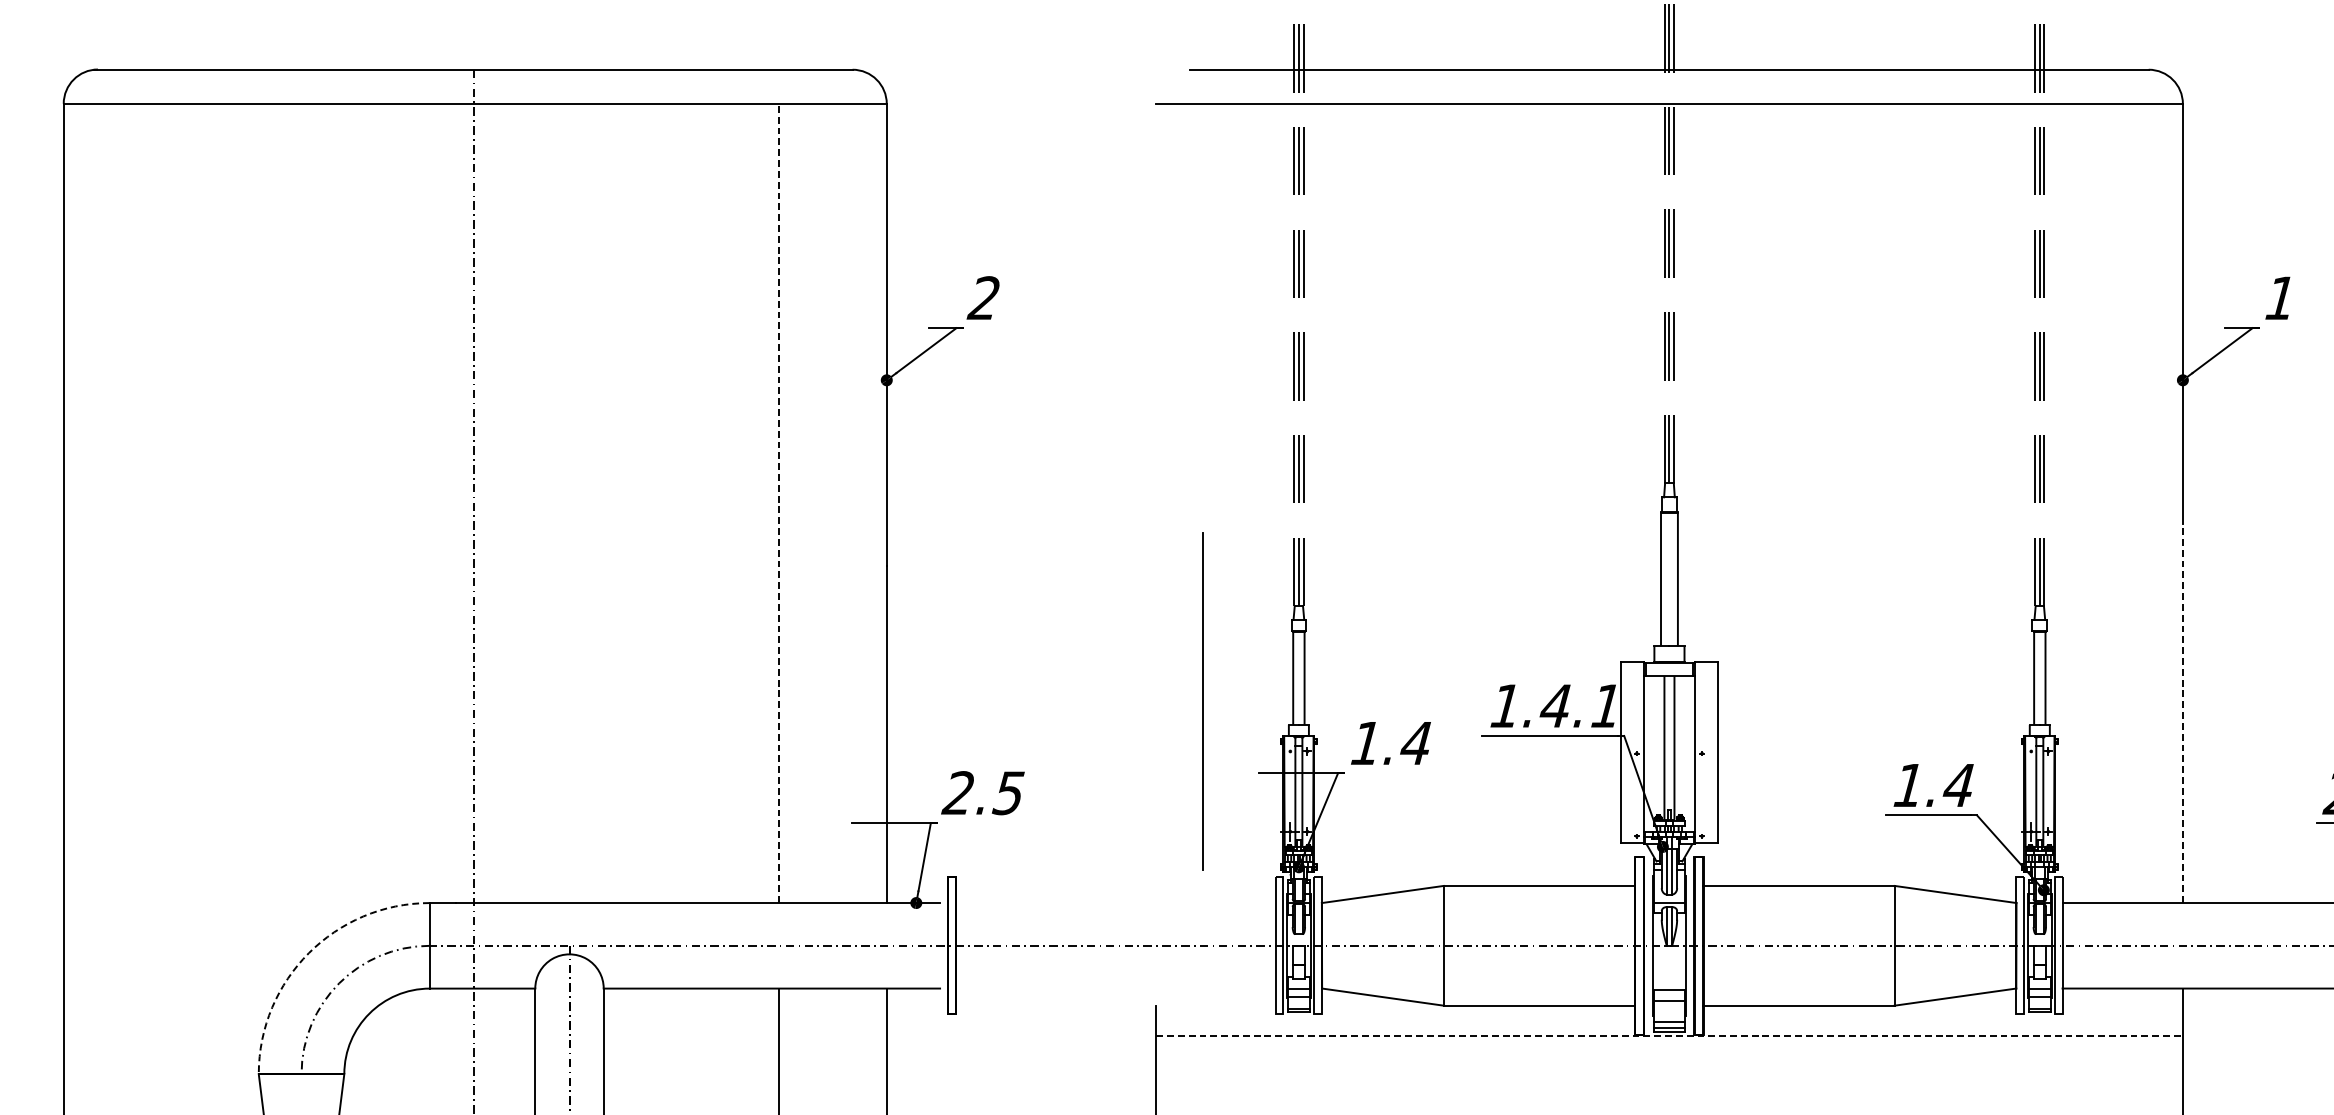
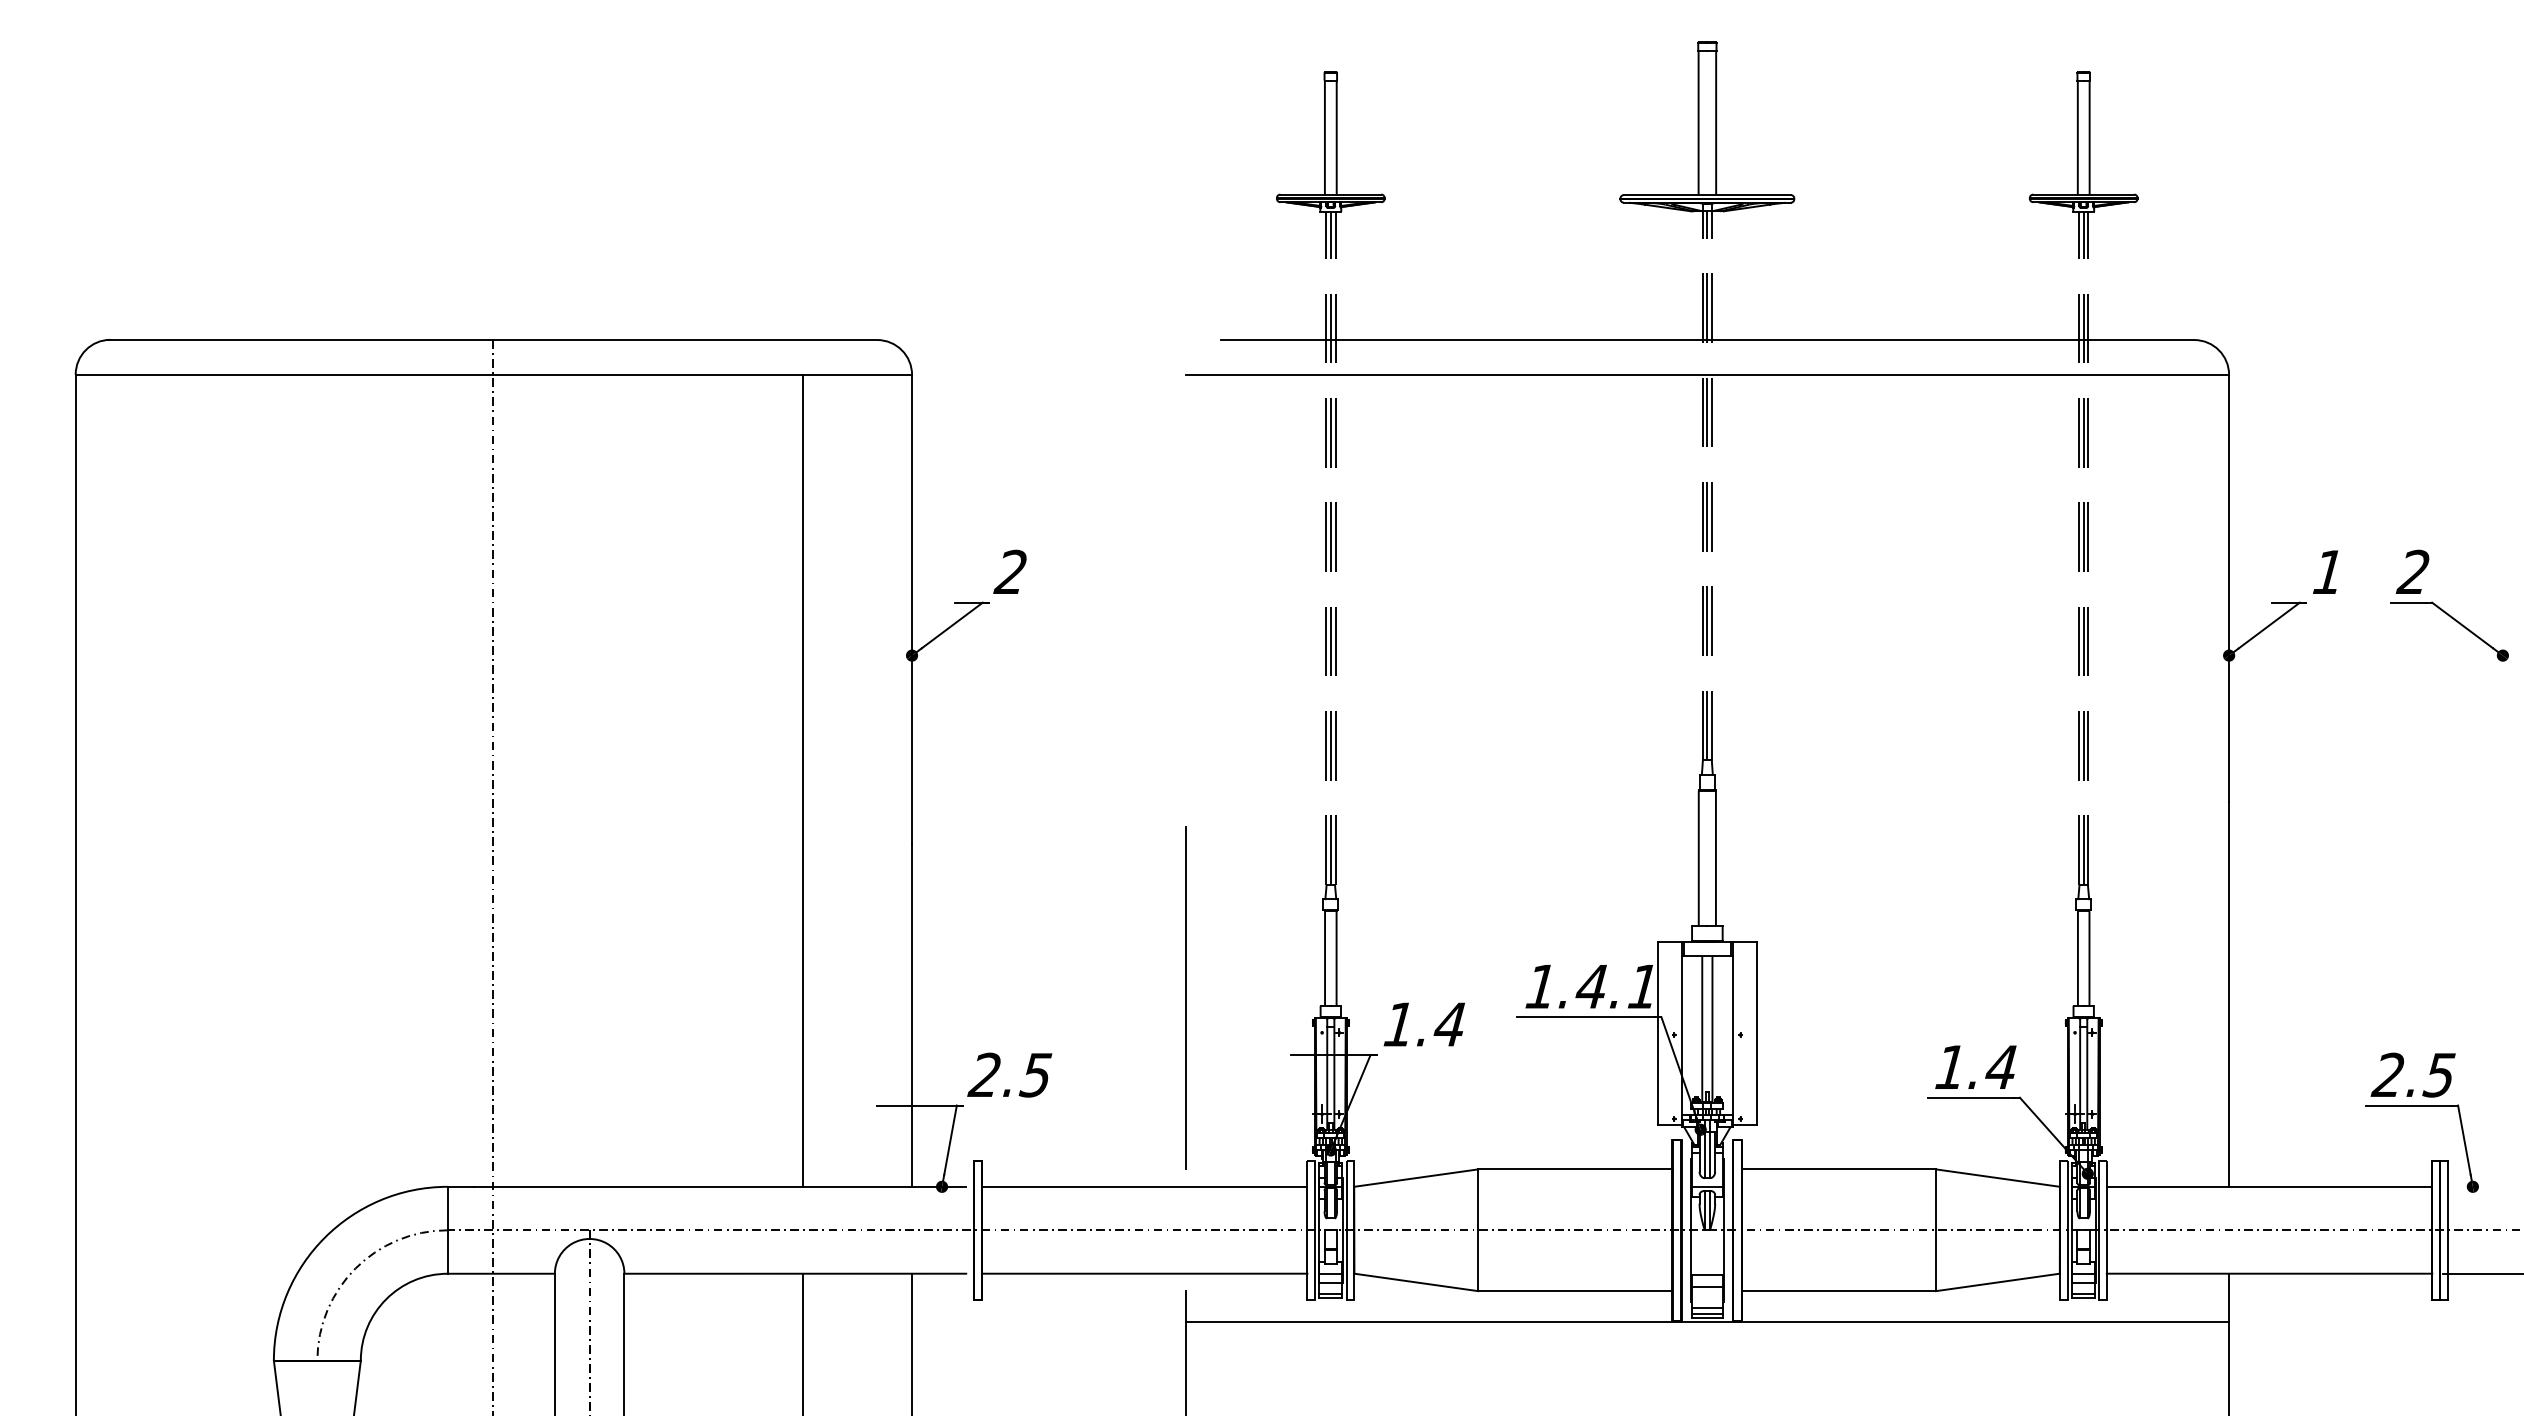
line: (778, 503) -> (802, 780), dashed -> solid
line: (1203, 700) -> (1185, 997), moved
line: (2183, 713) -> (2229, 994), dashed -> solid
line: (1115, 902) -> (1144, 1186), added
arc: (308, 952) -> (324, 1237), dashed -> solid
line: (1115, 988) -> (1144, 1273), added
line: (1669, 1035) -> (1707, 1321), dashed -> solid

